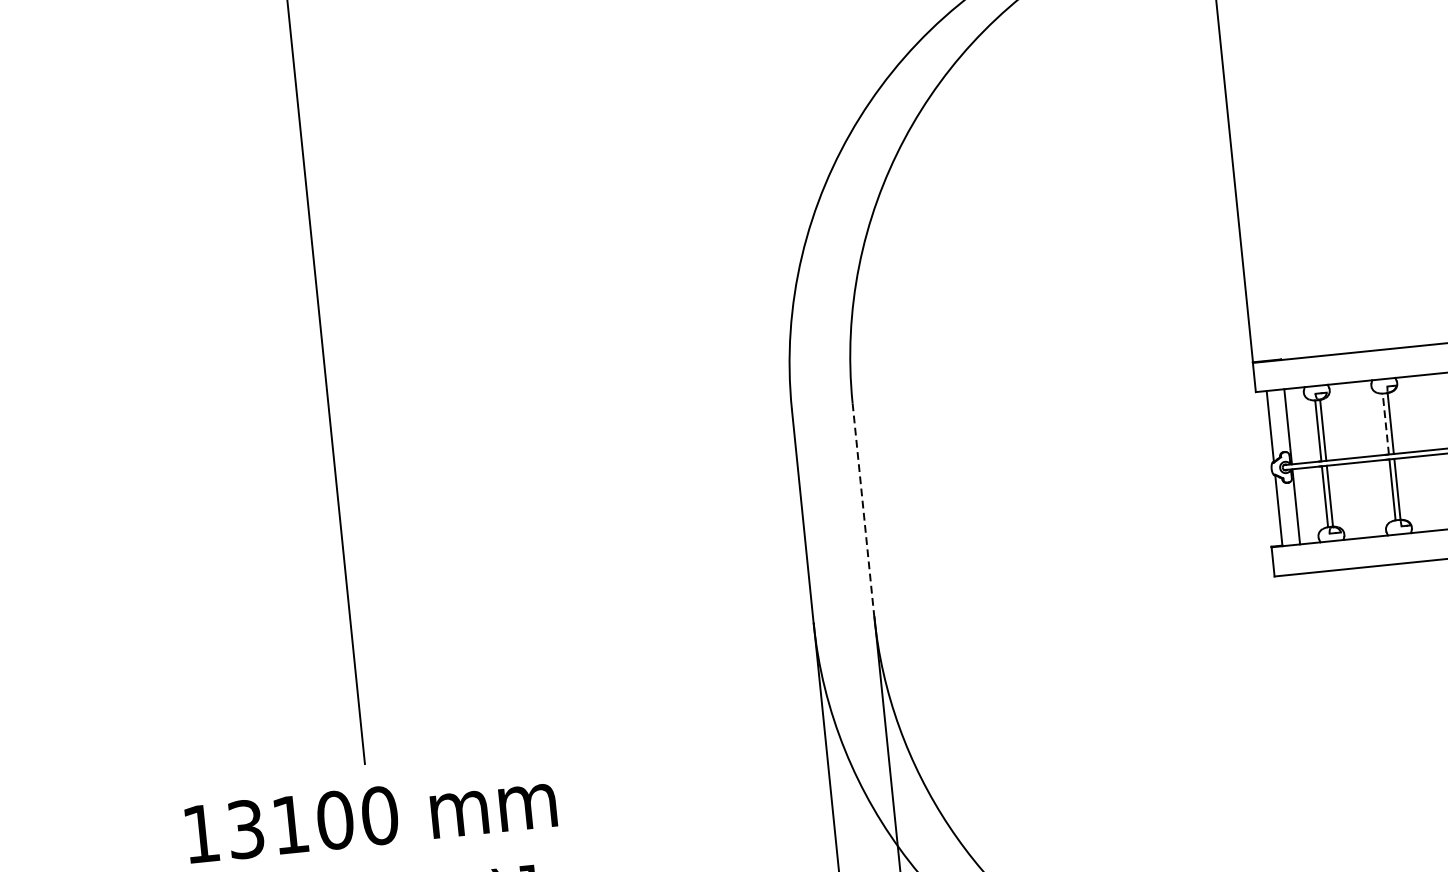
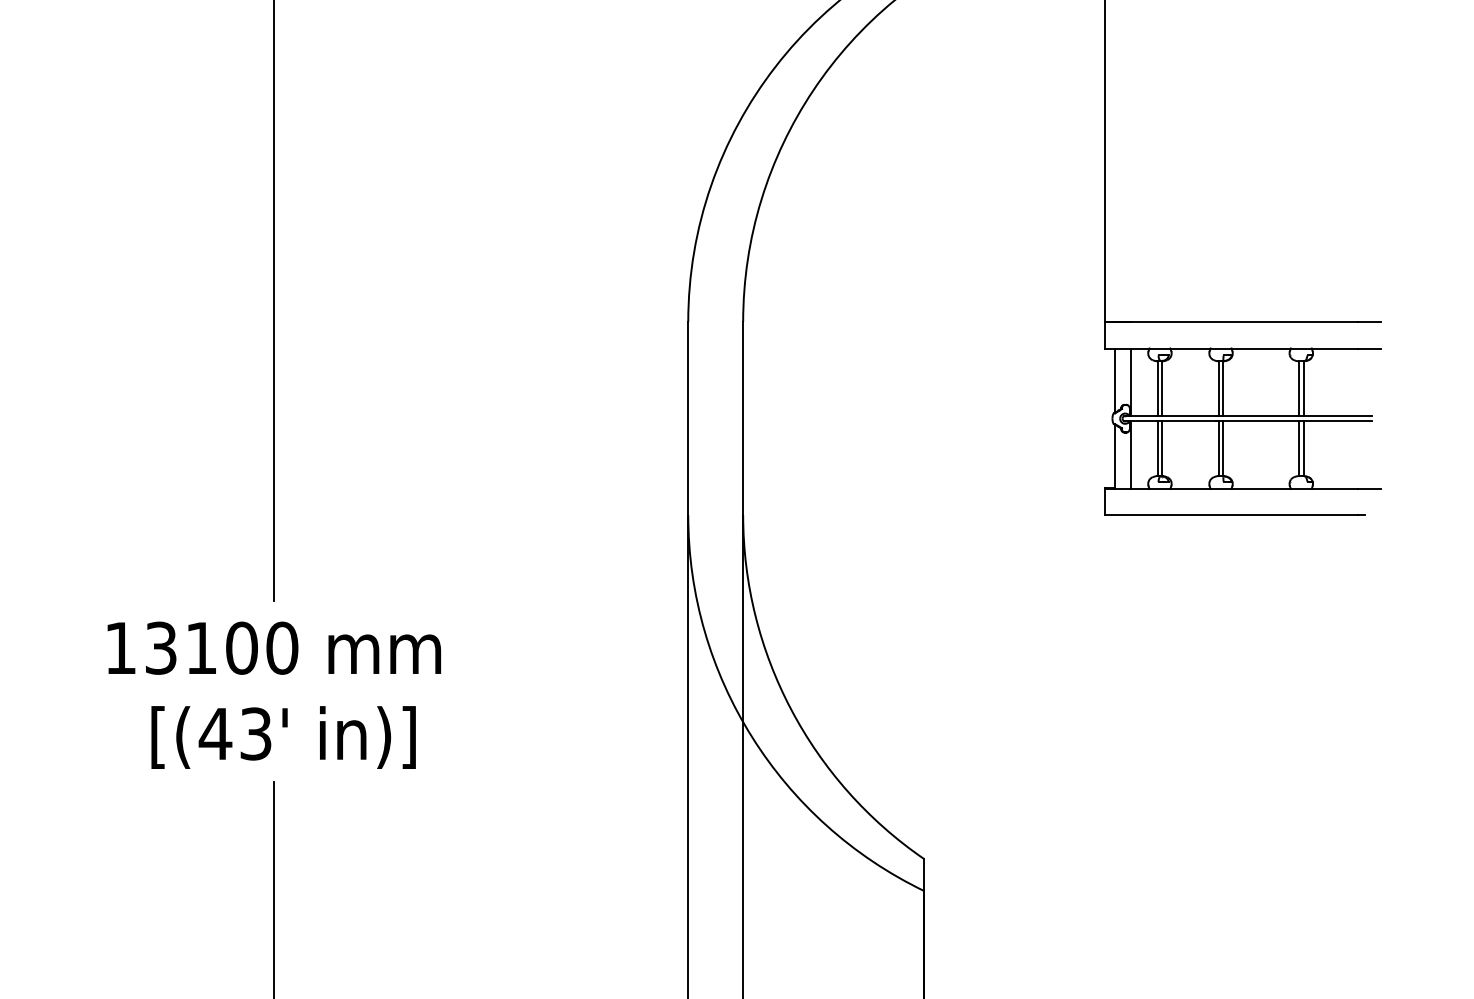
line: (1385, 423) -> (1218, 388), dashed -> solid
line: (863, 510) -> (743, 418), dashed -> solid

